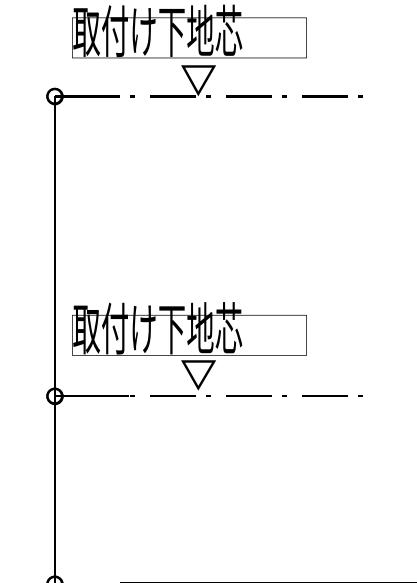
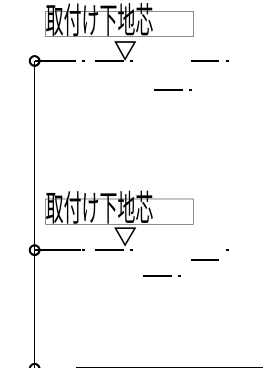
line: (256, 95) -> (172, 89), moved
line: (256, 395) -> (161, 275), moved
line: (324, 395) -> (204, 259), moved

